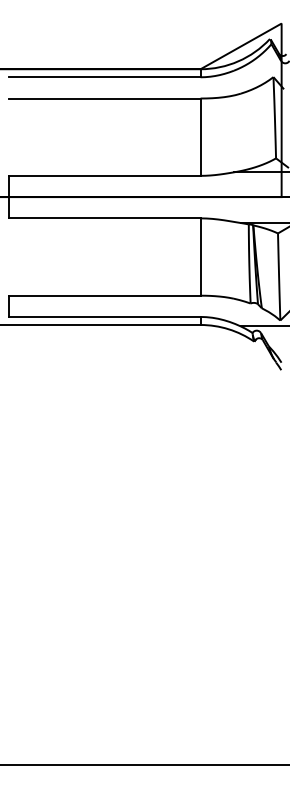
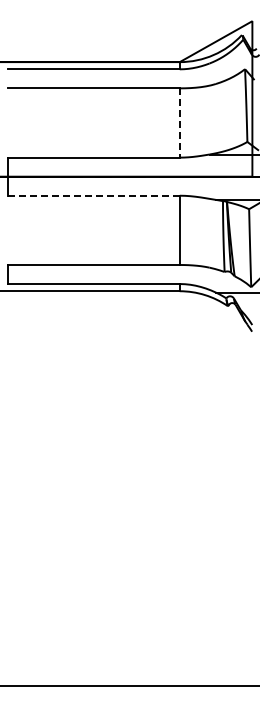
line: (200, 137) -> (179, 123), solid -> dashed
line: (104, 218) -> (93, 195), solid -> dashed

